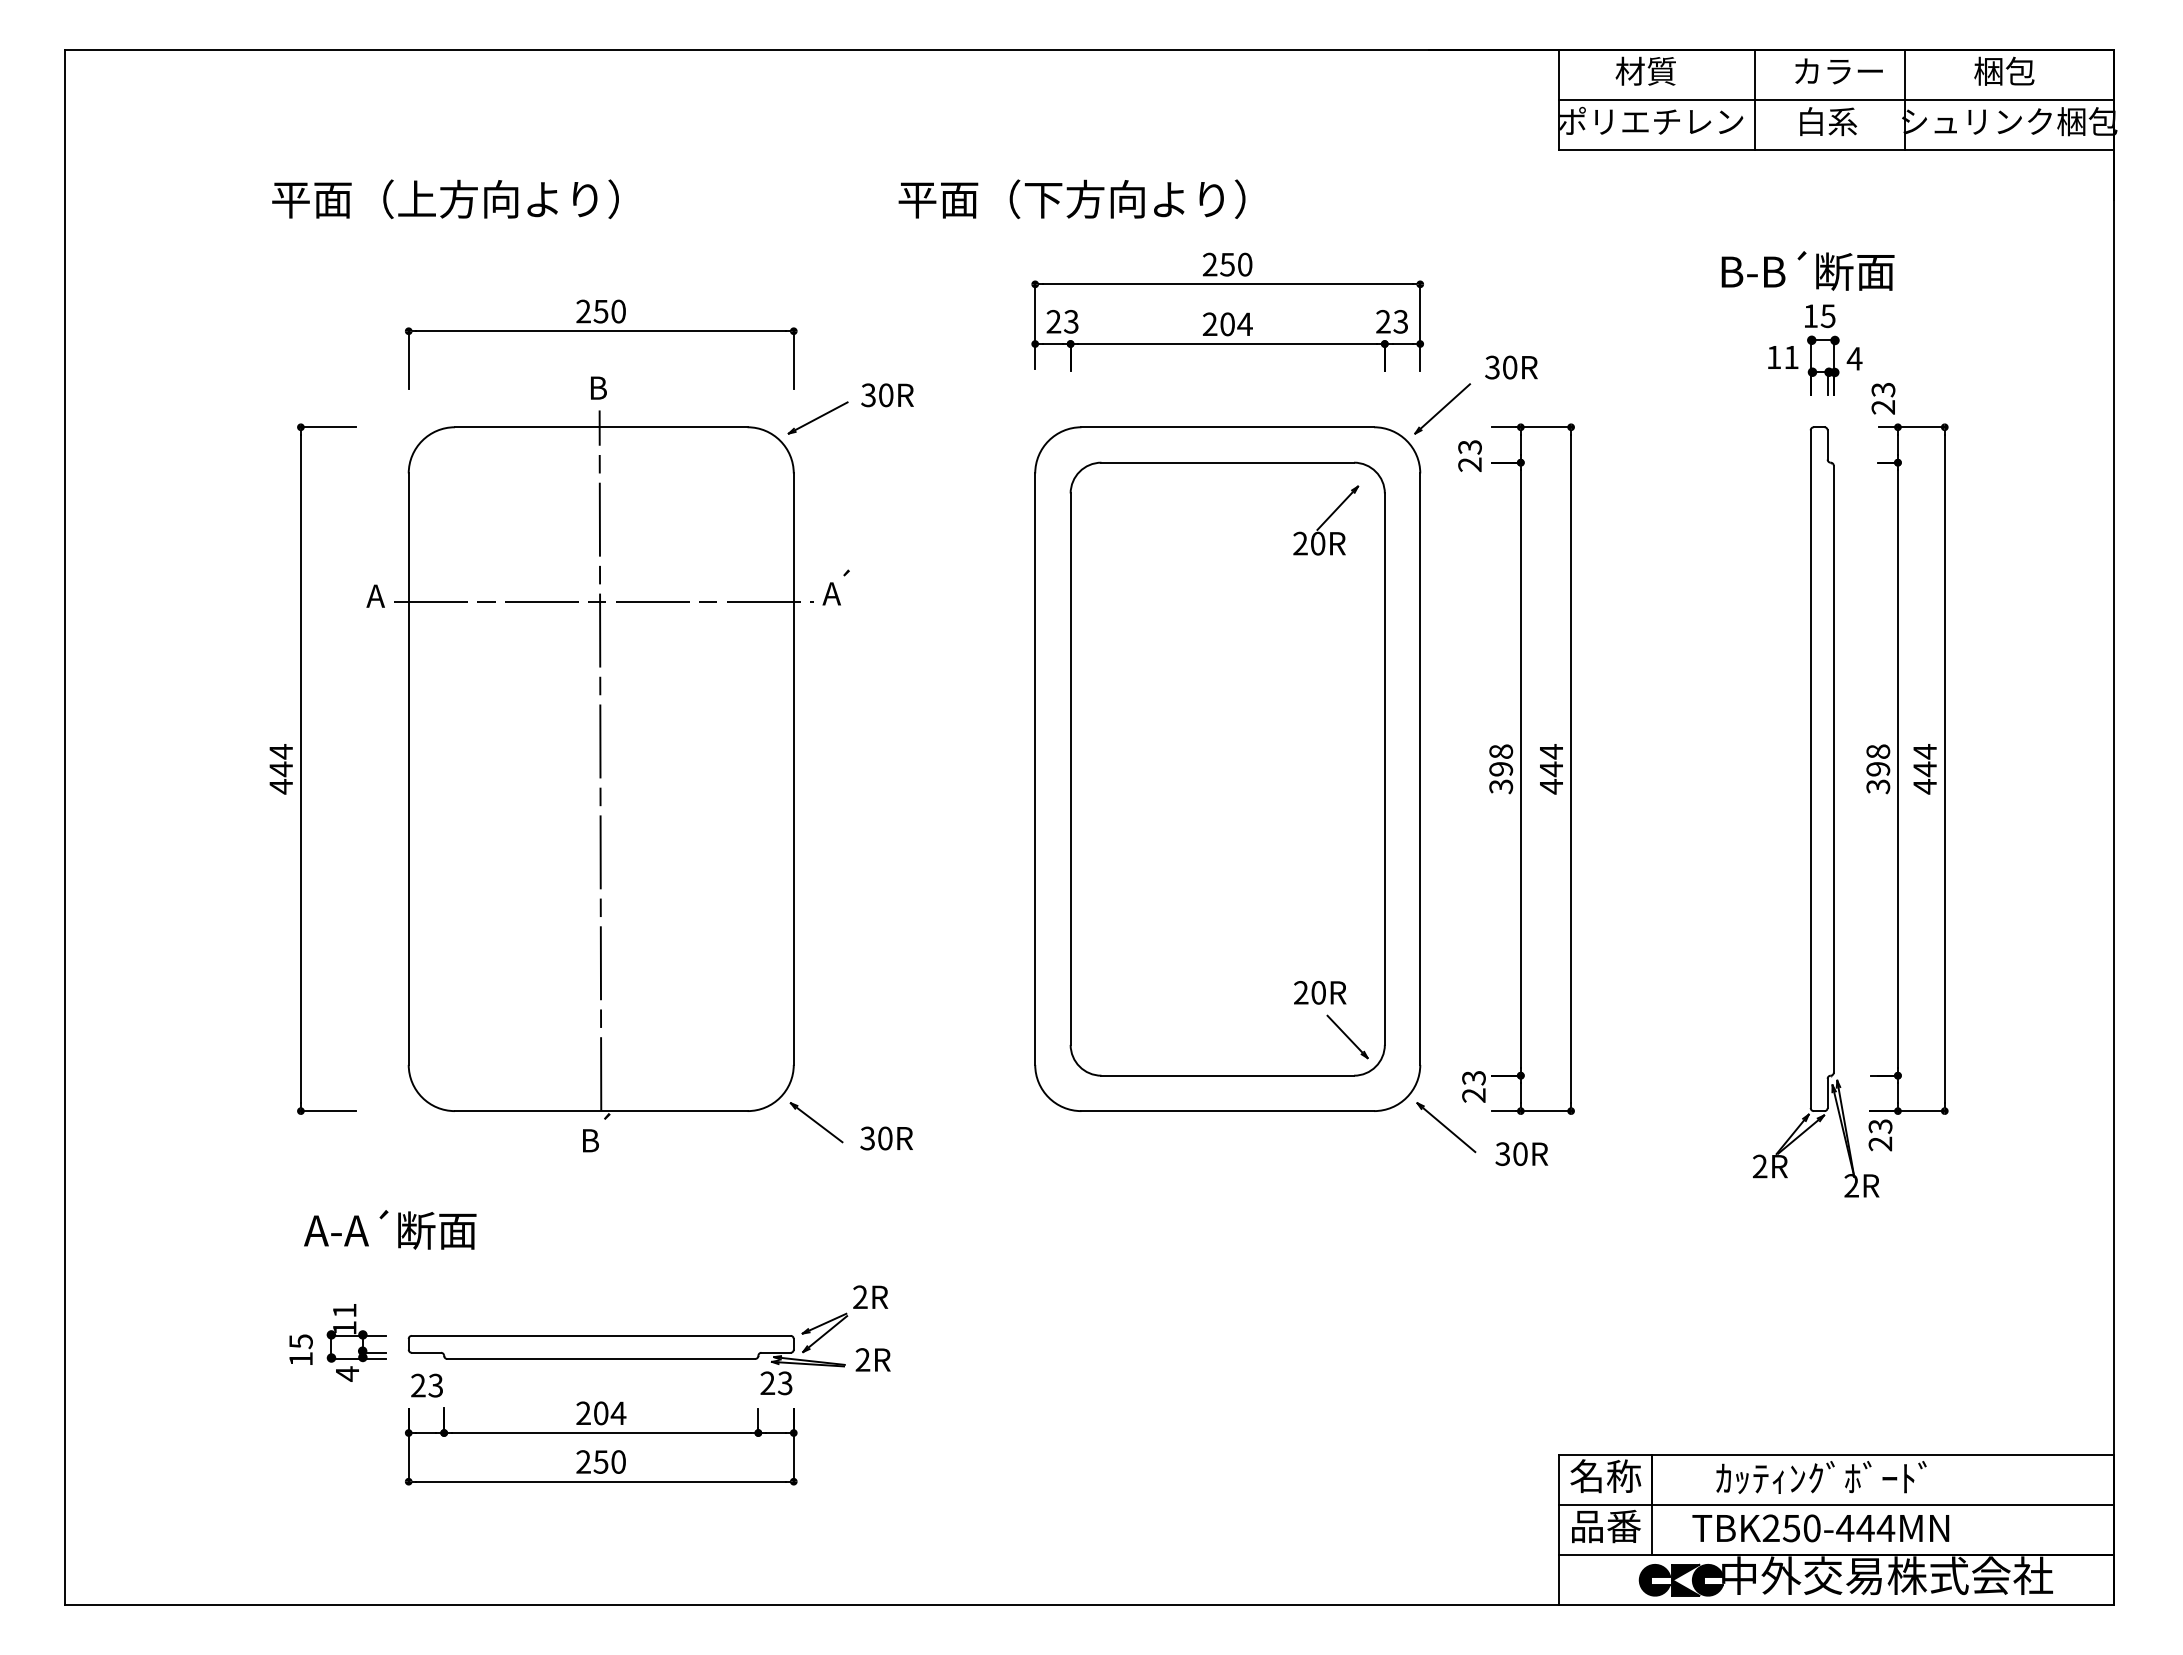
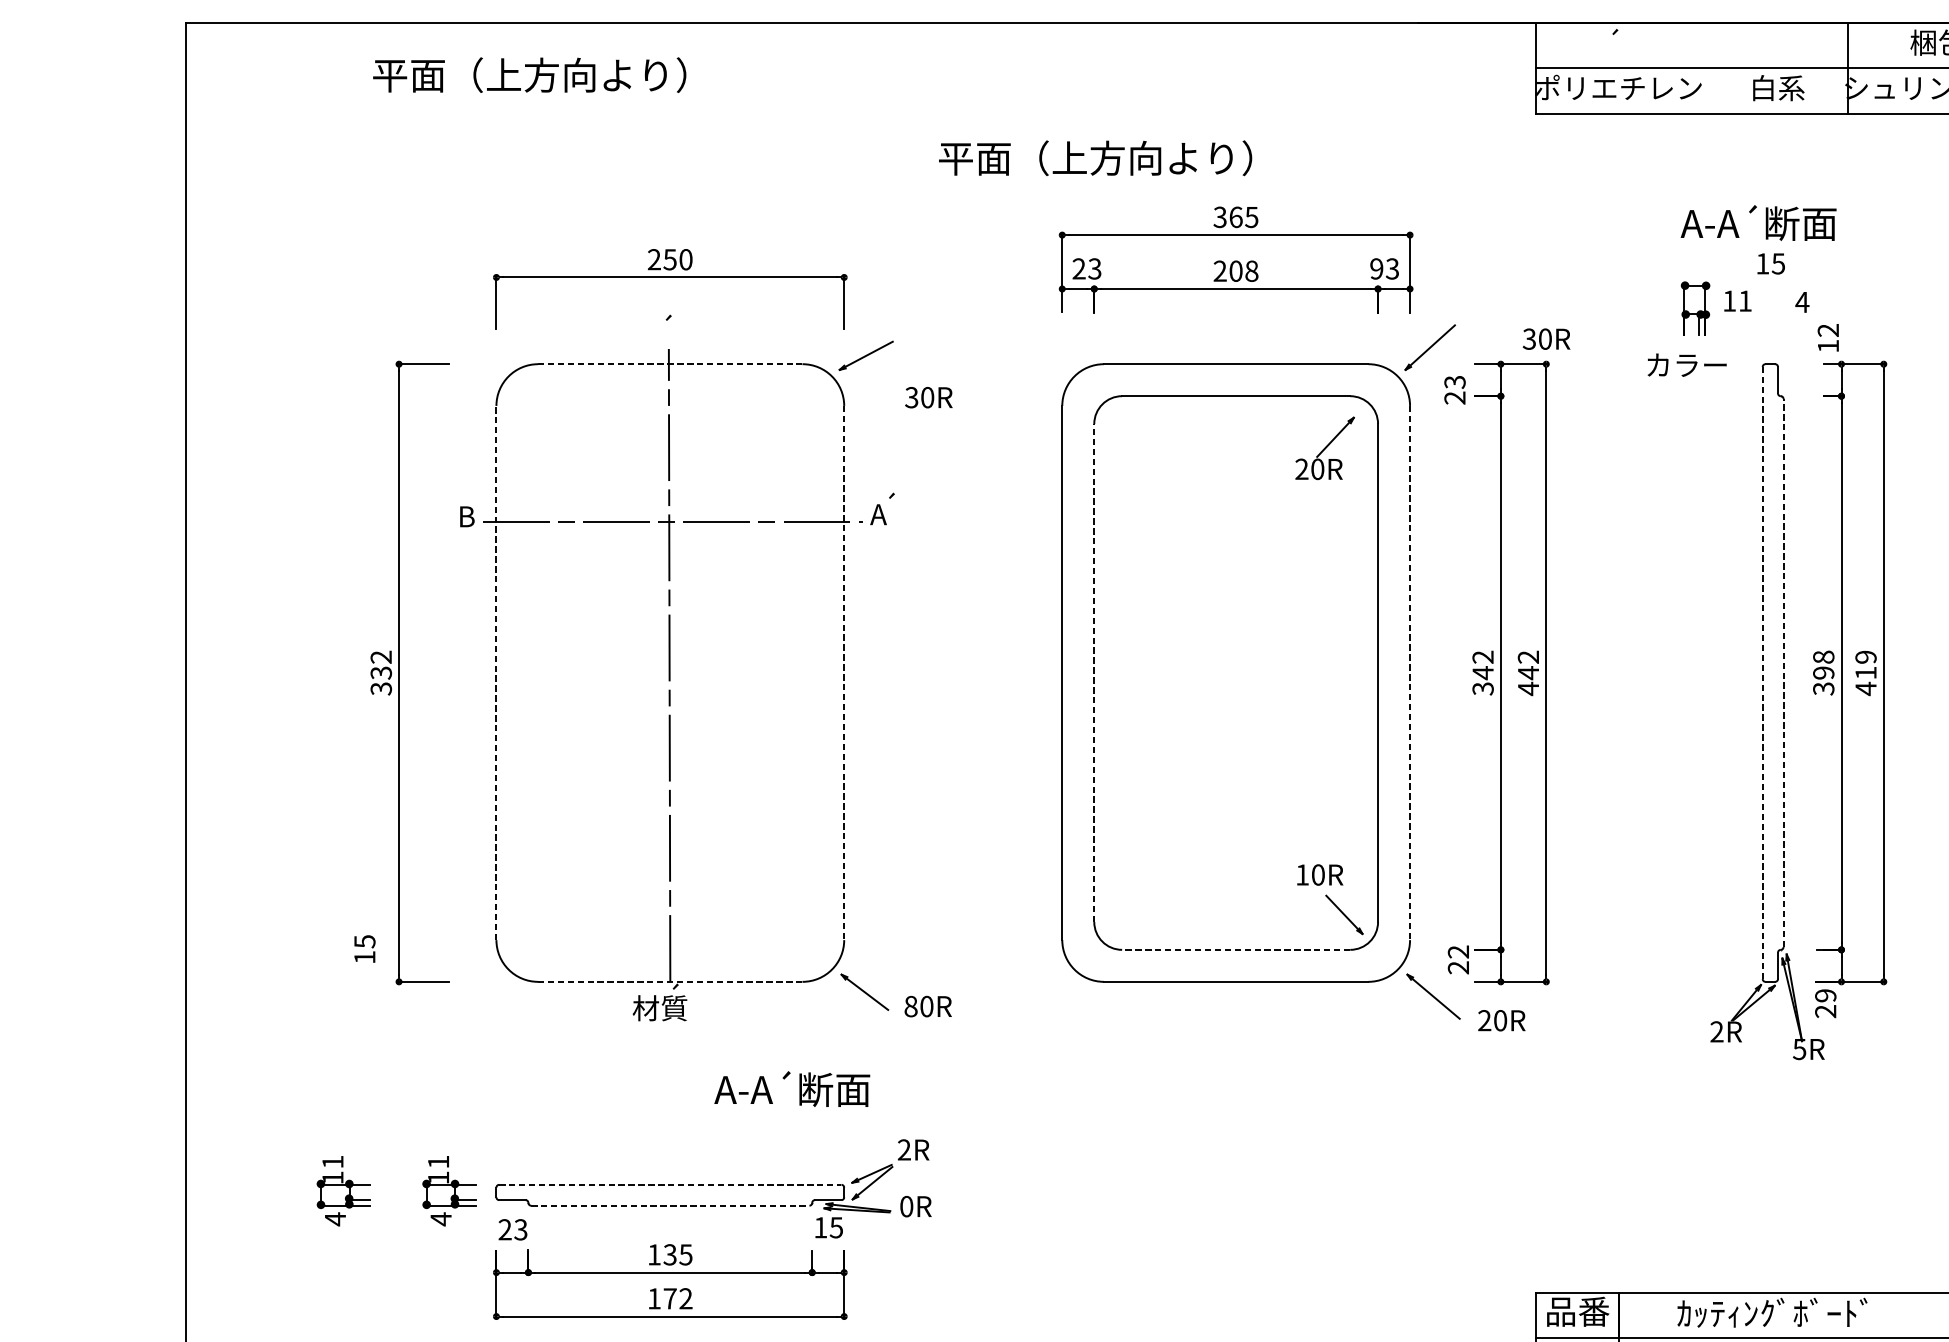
text: (1645, 70) -> (1613, 41), 材質 -> ´
text: (1838, 71) -> (1686, 365), moved
line: (1754, 99) -> (1711, 68), removed
text: (445, 199) -> (529, 75), moved
text: (1043, 199) -> (1069, 158), 平面（下方向より） -> 平面（上方向より）
text: (1227, 264) -> (1235, 217), 250 -> 365
text: (1807, 270) -> (1759, 222), B-B´断面 -> A-A´断面
text: (1383, 321) -> (1376, 268), 23 -> 93
text: (1244, 324) -> (1251, 271), 204 -> 208
part: (1823, 365) -> (1695, 308), moved
text: (1511, 367) -> (1546, 339), moved
text: (598, 385) -> (667, 326), B -> ´
text: (887, 395) -> (928, 397), moved
text: (1883, 398) -> (1828, 338), 23 -> 12
line: (601, 427) -> (670, 364), solid -> dashed
text: (375, 595) -> (466, 516), A -> B
text: (1550, 751) -> (1527, 657), 444 -> 442
text: (1501, 760) -> (1483, 665), 398 -> 342
text: (1924, 760) -> (1865, 665), 444 -> 419
line: (1833, 768) -> (1783, 672), solid -> dashed
text: (281, 769) -> (381, 673), 444 -> 332
line: (408, 769) -> (496, 673), solid -> dashed
line: (793, 769) -> (843, 673), solid -> dashed
line: (1070, 769) -> (1094, 673), solid -> dashed
line: (1420, 769) -> (1410, 673), solid -> dashed
line: (1810, 769) -> (1762, 673), solid -> dashed
text: (1301, 992) -> (1302, 874), 20R -> 10R
line: (1227, 1075) -> (1235, 949), solid -> dashed
text: (1473, 1077) -> (1458, 951), 23 -> 22
line: (600, 1111) -> (669, 982), solid -> dashed
text: (1880, 1126) -> (1825, 995), 23 -> 29
text: (867, 1138) -> (910, 1006), 30R -> 80R
text: (589, 1139) -> (659, 1007), B -> 材質
text: (1502, 1154) -> (1484, 1021), 30R -> 20R
text: (1851, 1185) -> (1799, 1049), 2R -> 5R
text: (390, 1229) -> (792, 1088), moved
line: (601, 1335) -> (670, 1184), solid -> dashed
part: (239, 1342) -> (343, 1190), added
text: (300, 1349) -> (364, 948), moved
line: (601, 1358) -> (670, 1205), solid -> dashed
text: (862, 1359) -> (906, 1206), 2R -> 0R
text: (776, 1382) -> (828, 1226), 23 -> 15
text: (601, 1413) -> (670, 1254), 204 -> 135
text: (600, 1461) -> (669, 1298), 250 -> 172
text: (1605, 1476) -> (1577, 1311), 名称 -> 品番

